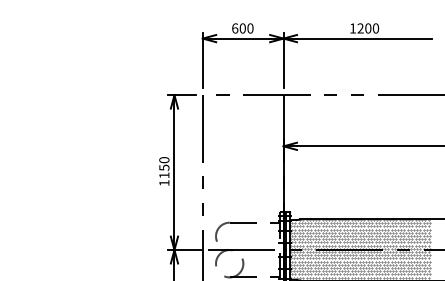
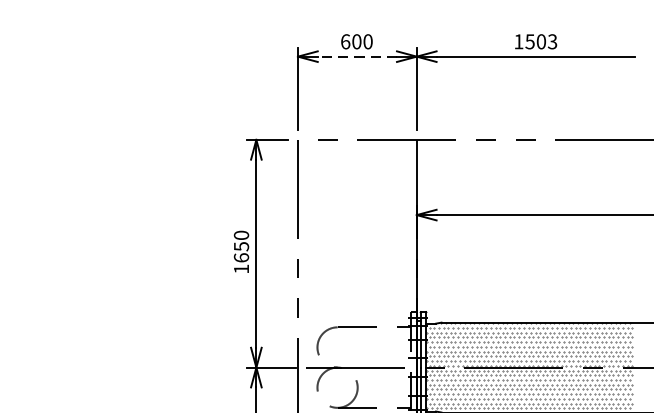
text: (368, 28) -> (541, 41), 1200 -> 1503
line: (243, 38) -> (357, 56), solid -> dashed
text: (164, 175) -> (241, 257), 1150 -> 1650

